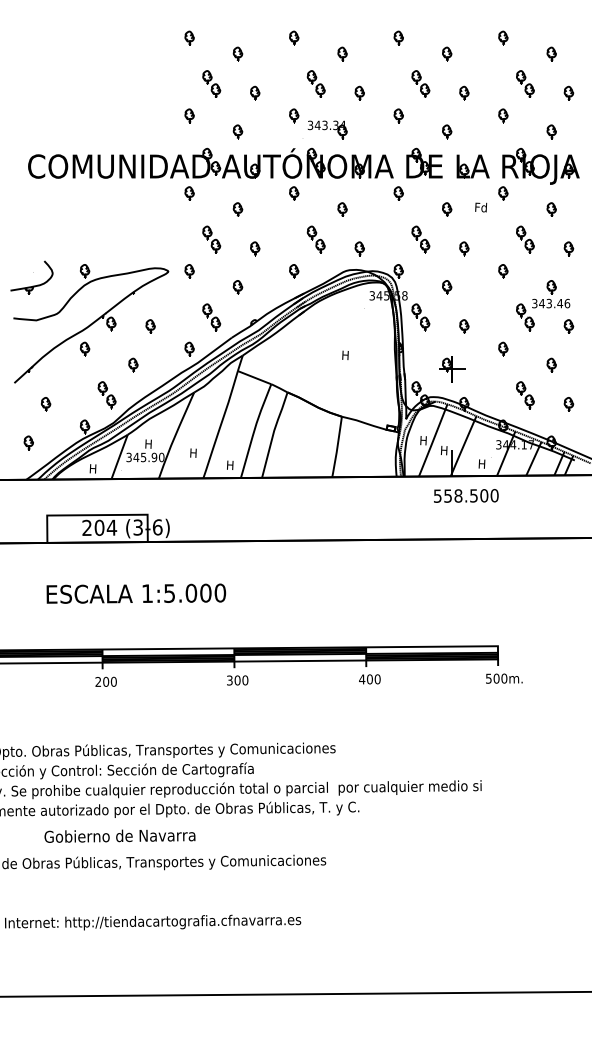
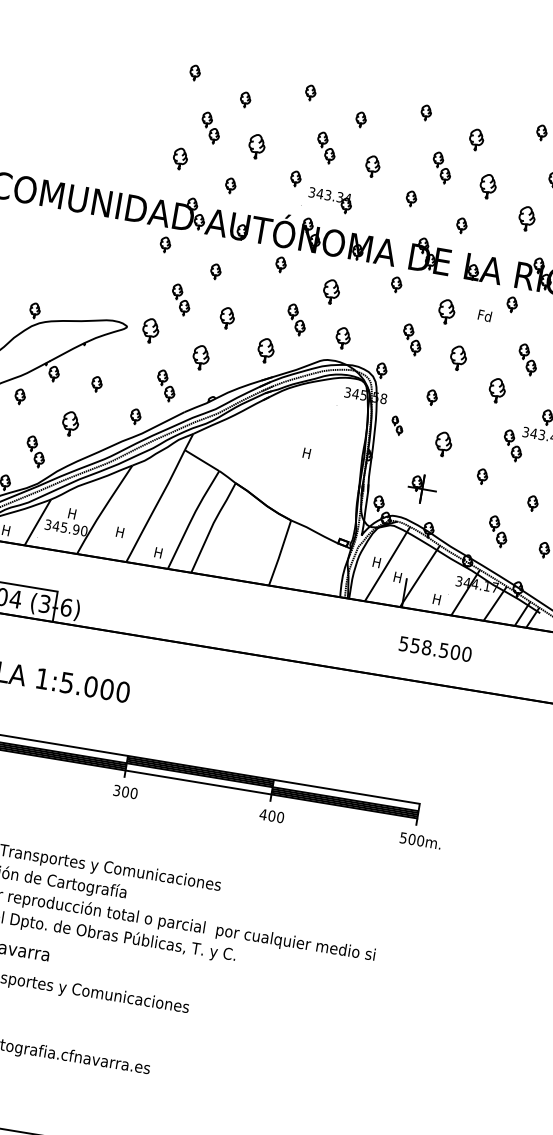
part: (447, 53) -> (477, 139), size x1.4
part: (255, 92) -> (257, 145), size x1.6
part: (359, 92) -> (372, 165), size x1.4
part: (464, 92) -> (488, 185), size x1.6
part: (189, 115) -> (180, 158), size x1.4
part: (503, 115) -> (527, 218), size x1.6
part: (342, 209) -> (331, 291), size x1.6
part: (447, 209) -> (447, 311), size x1.6
part: (255, 248) -> (227, 318), size x1.4
part: (359, 248) -> (342, 337), size x1.4
part: (464, 248) -> (458, 357), size x1.6
part: (189, 271) -> (150, 330), size x1.6
part: (294, 271) -> (266, 350), size x1.6
part: (503, 271) -> (497, 390), size x1.6
part: (237, 287) -> (200, 357), size x1.6
part: (420, 317) -> (396, 425), size x0.6
part: (464, 326) -> (443, 444), size x1.6
part: (133, 364) -> (70, 422), size x1.6
text: (466, 495) -> (435, 648), moved

